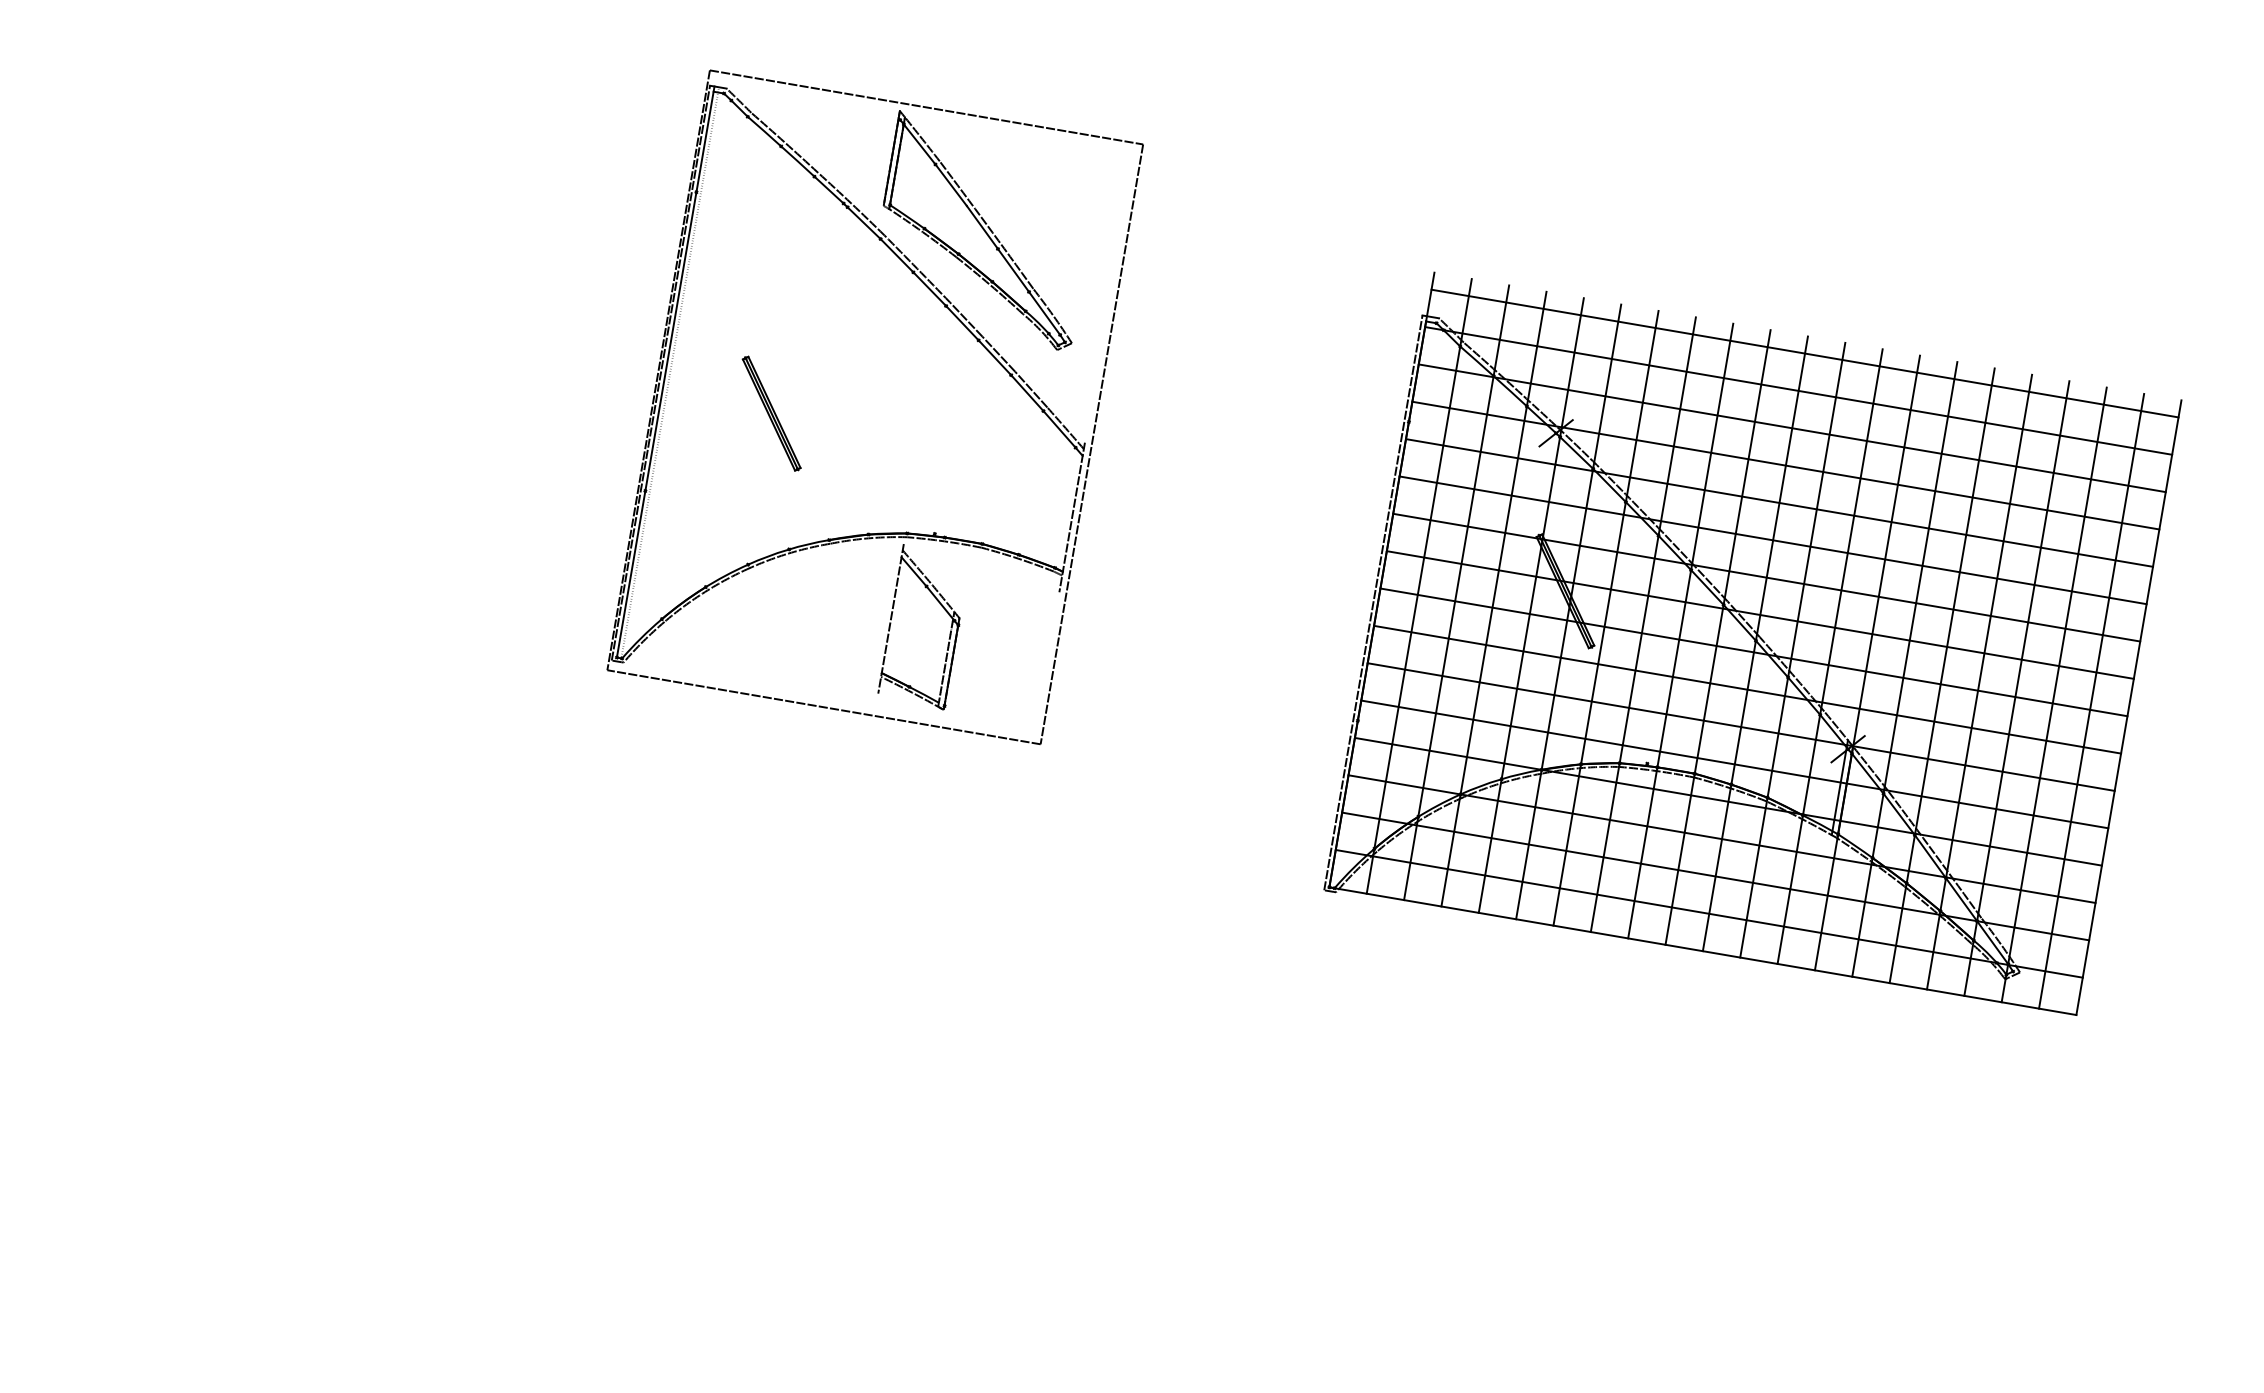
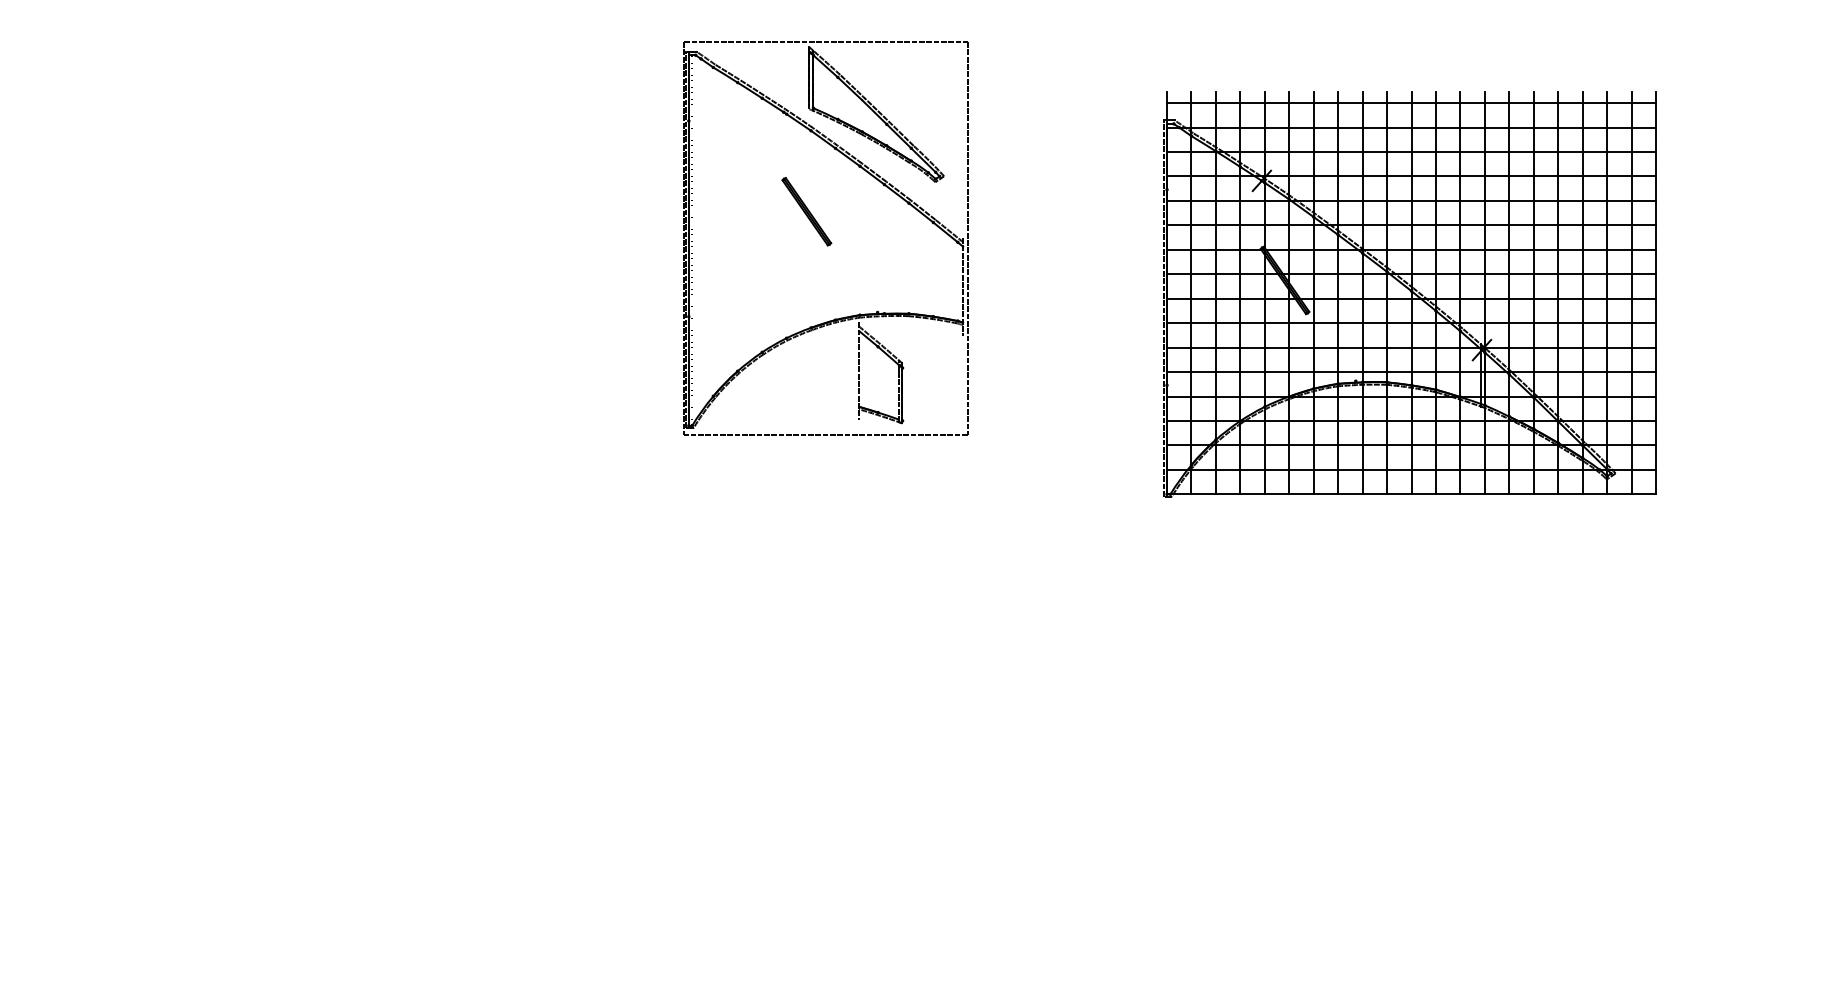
part: (771, 413) -> (806, 211), moved

